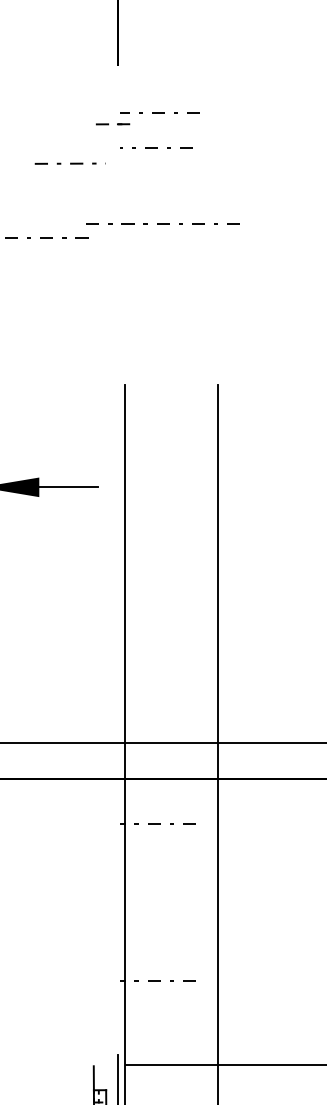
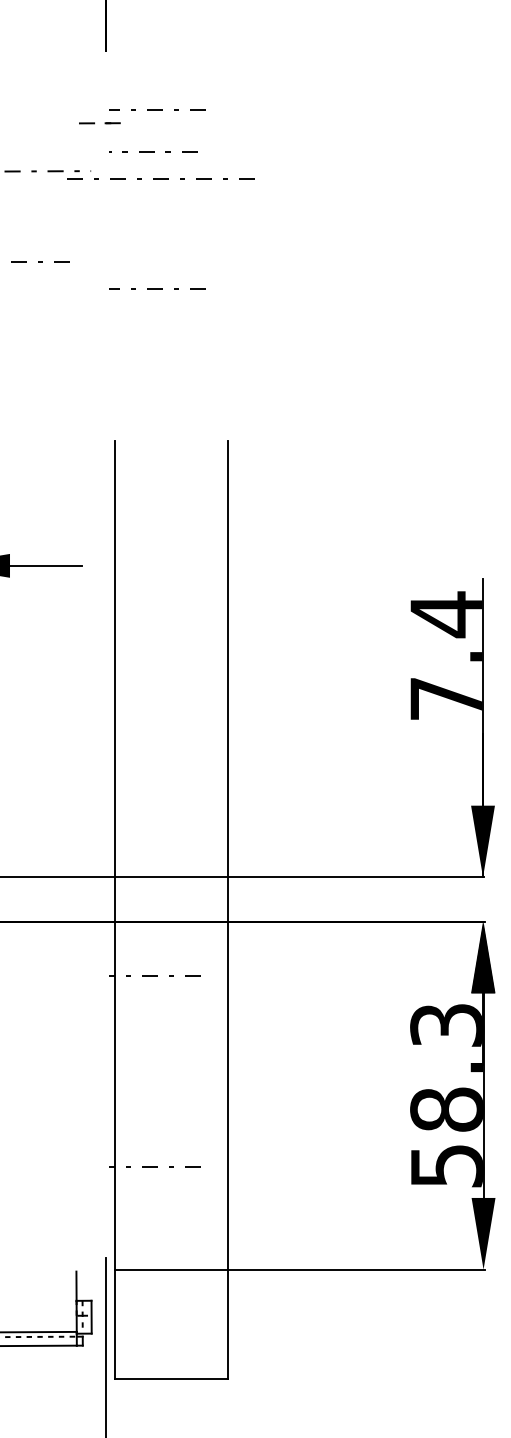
line: (162, 222) -> (160, 178), moved
line: (160, 259) -> (157, 288), added

